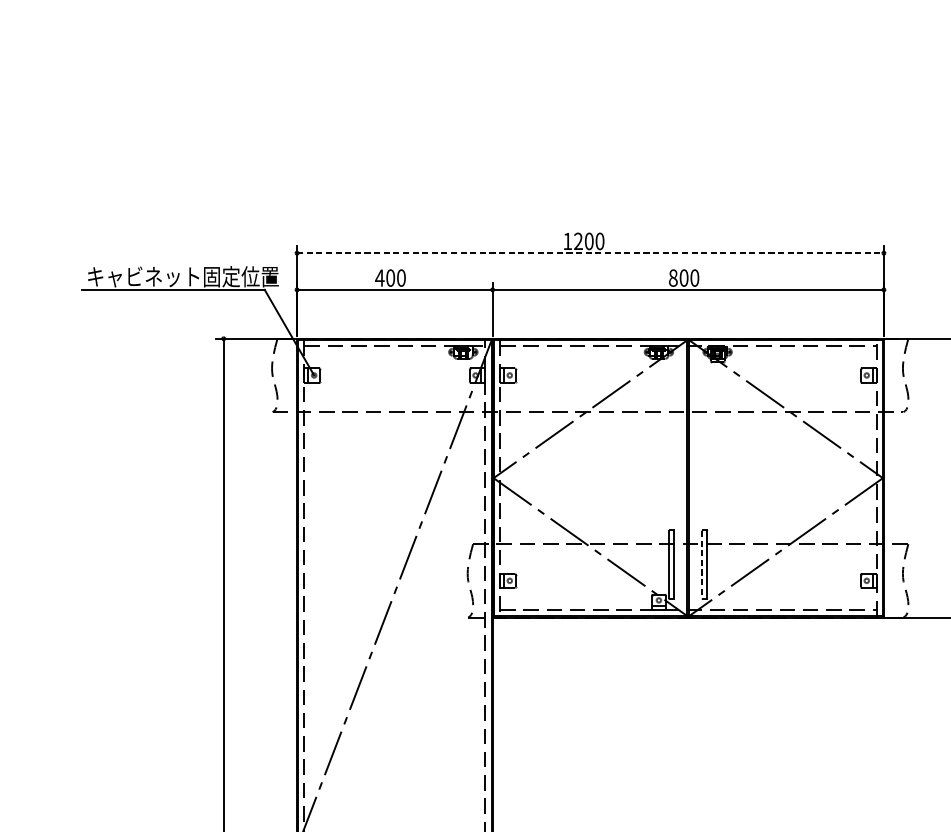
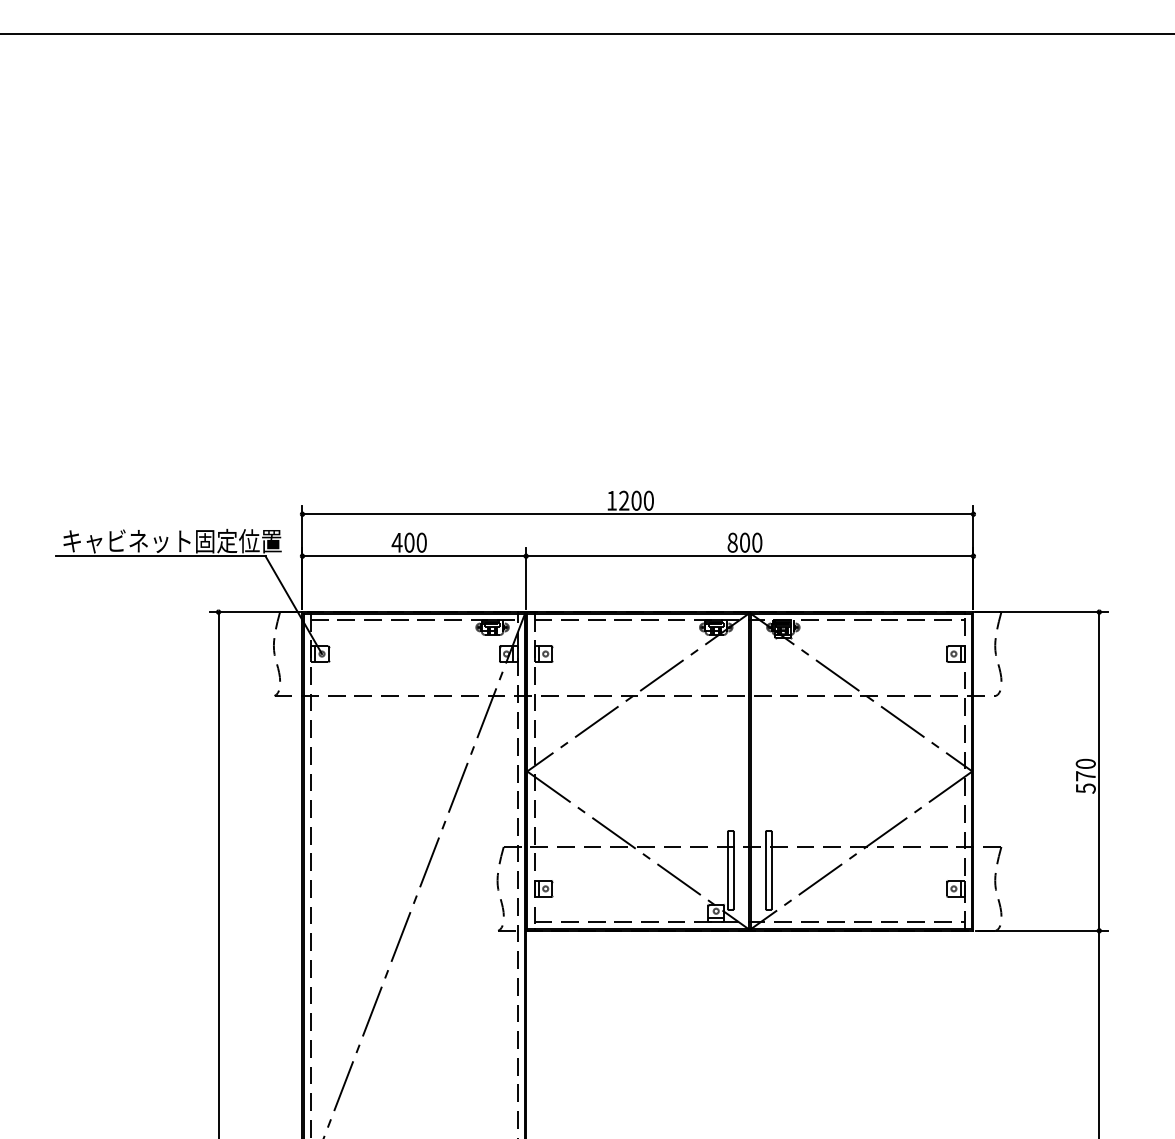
line: (590, 253) -> (638, 514), dashed -> solid
line: (702, 564) -> (766, 870), dashed -> solid

